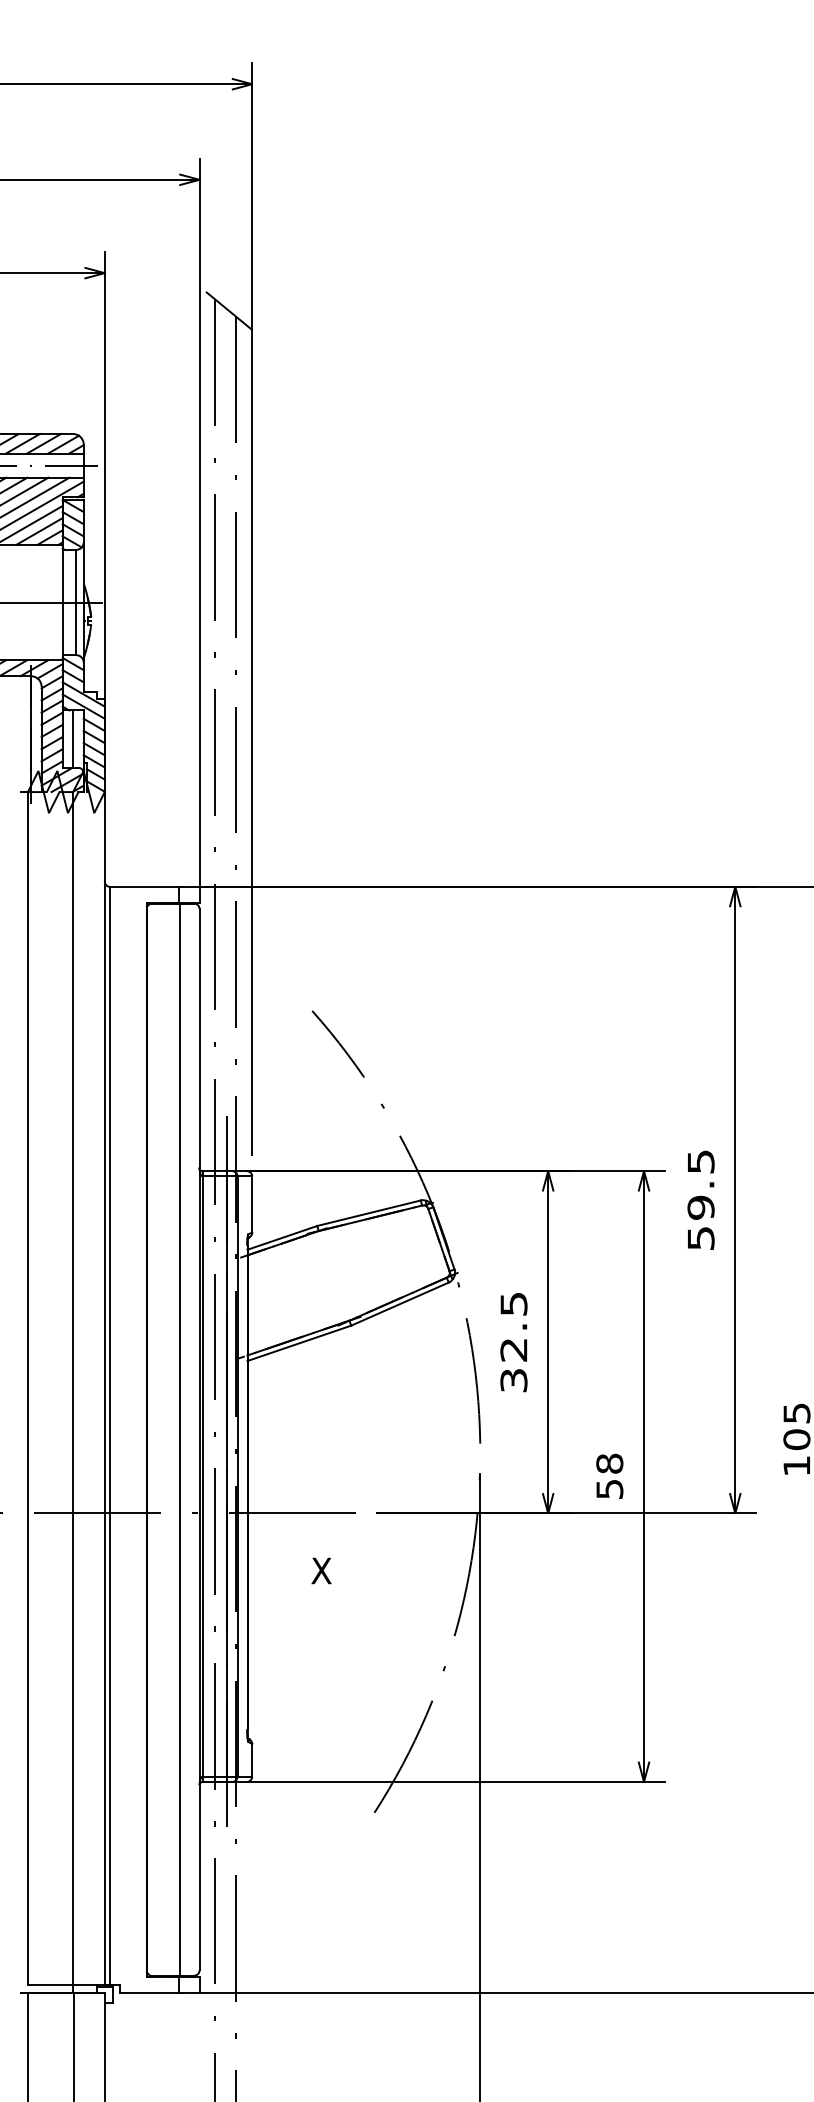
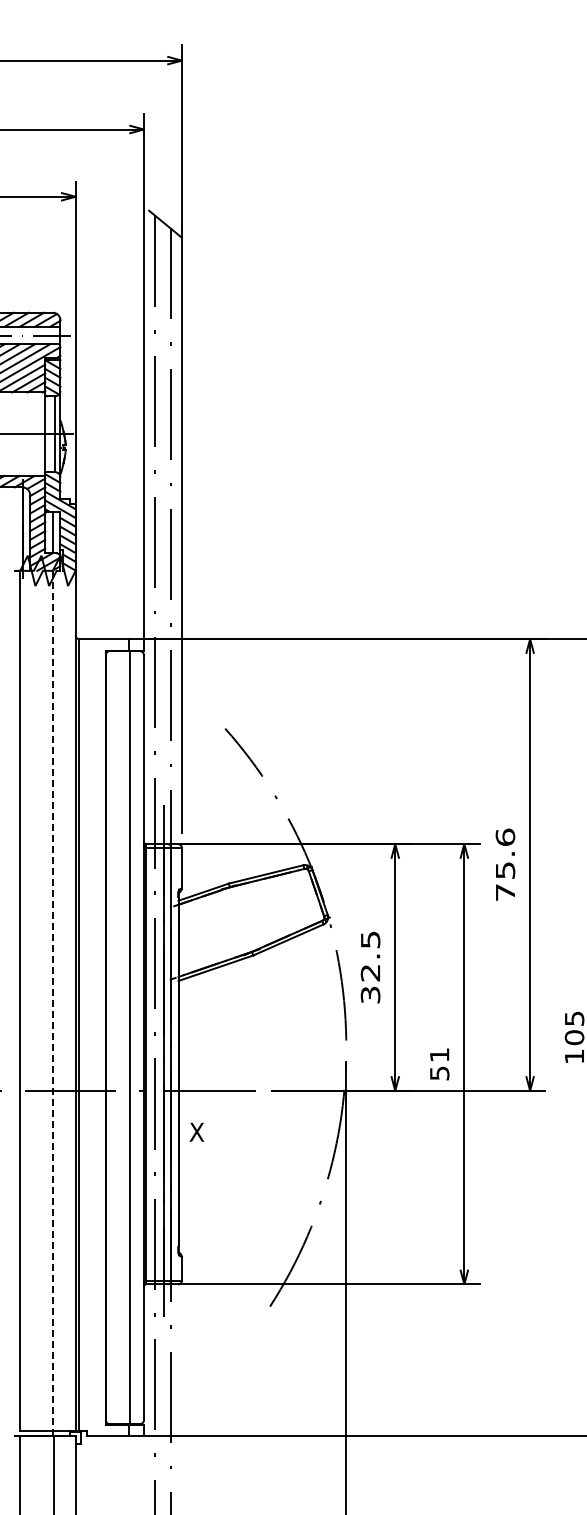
text: (701, 1199) -> (505, 864), 59.5 -> 75.6
line: (72, 1389) -> (52, 1001), solid -> dashed
text: (609, 1463) -> (439, 1054), 58 -> 51
text: (320, 1569) -> (196, 1131), moved

